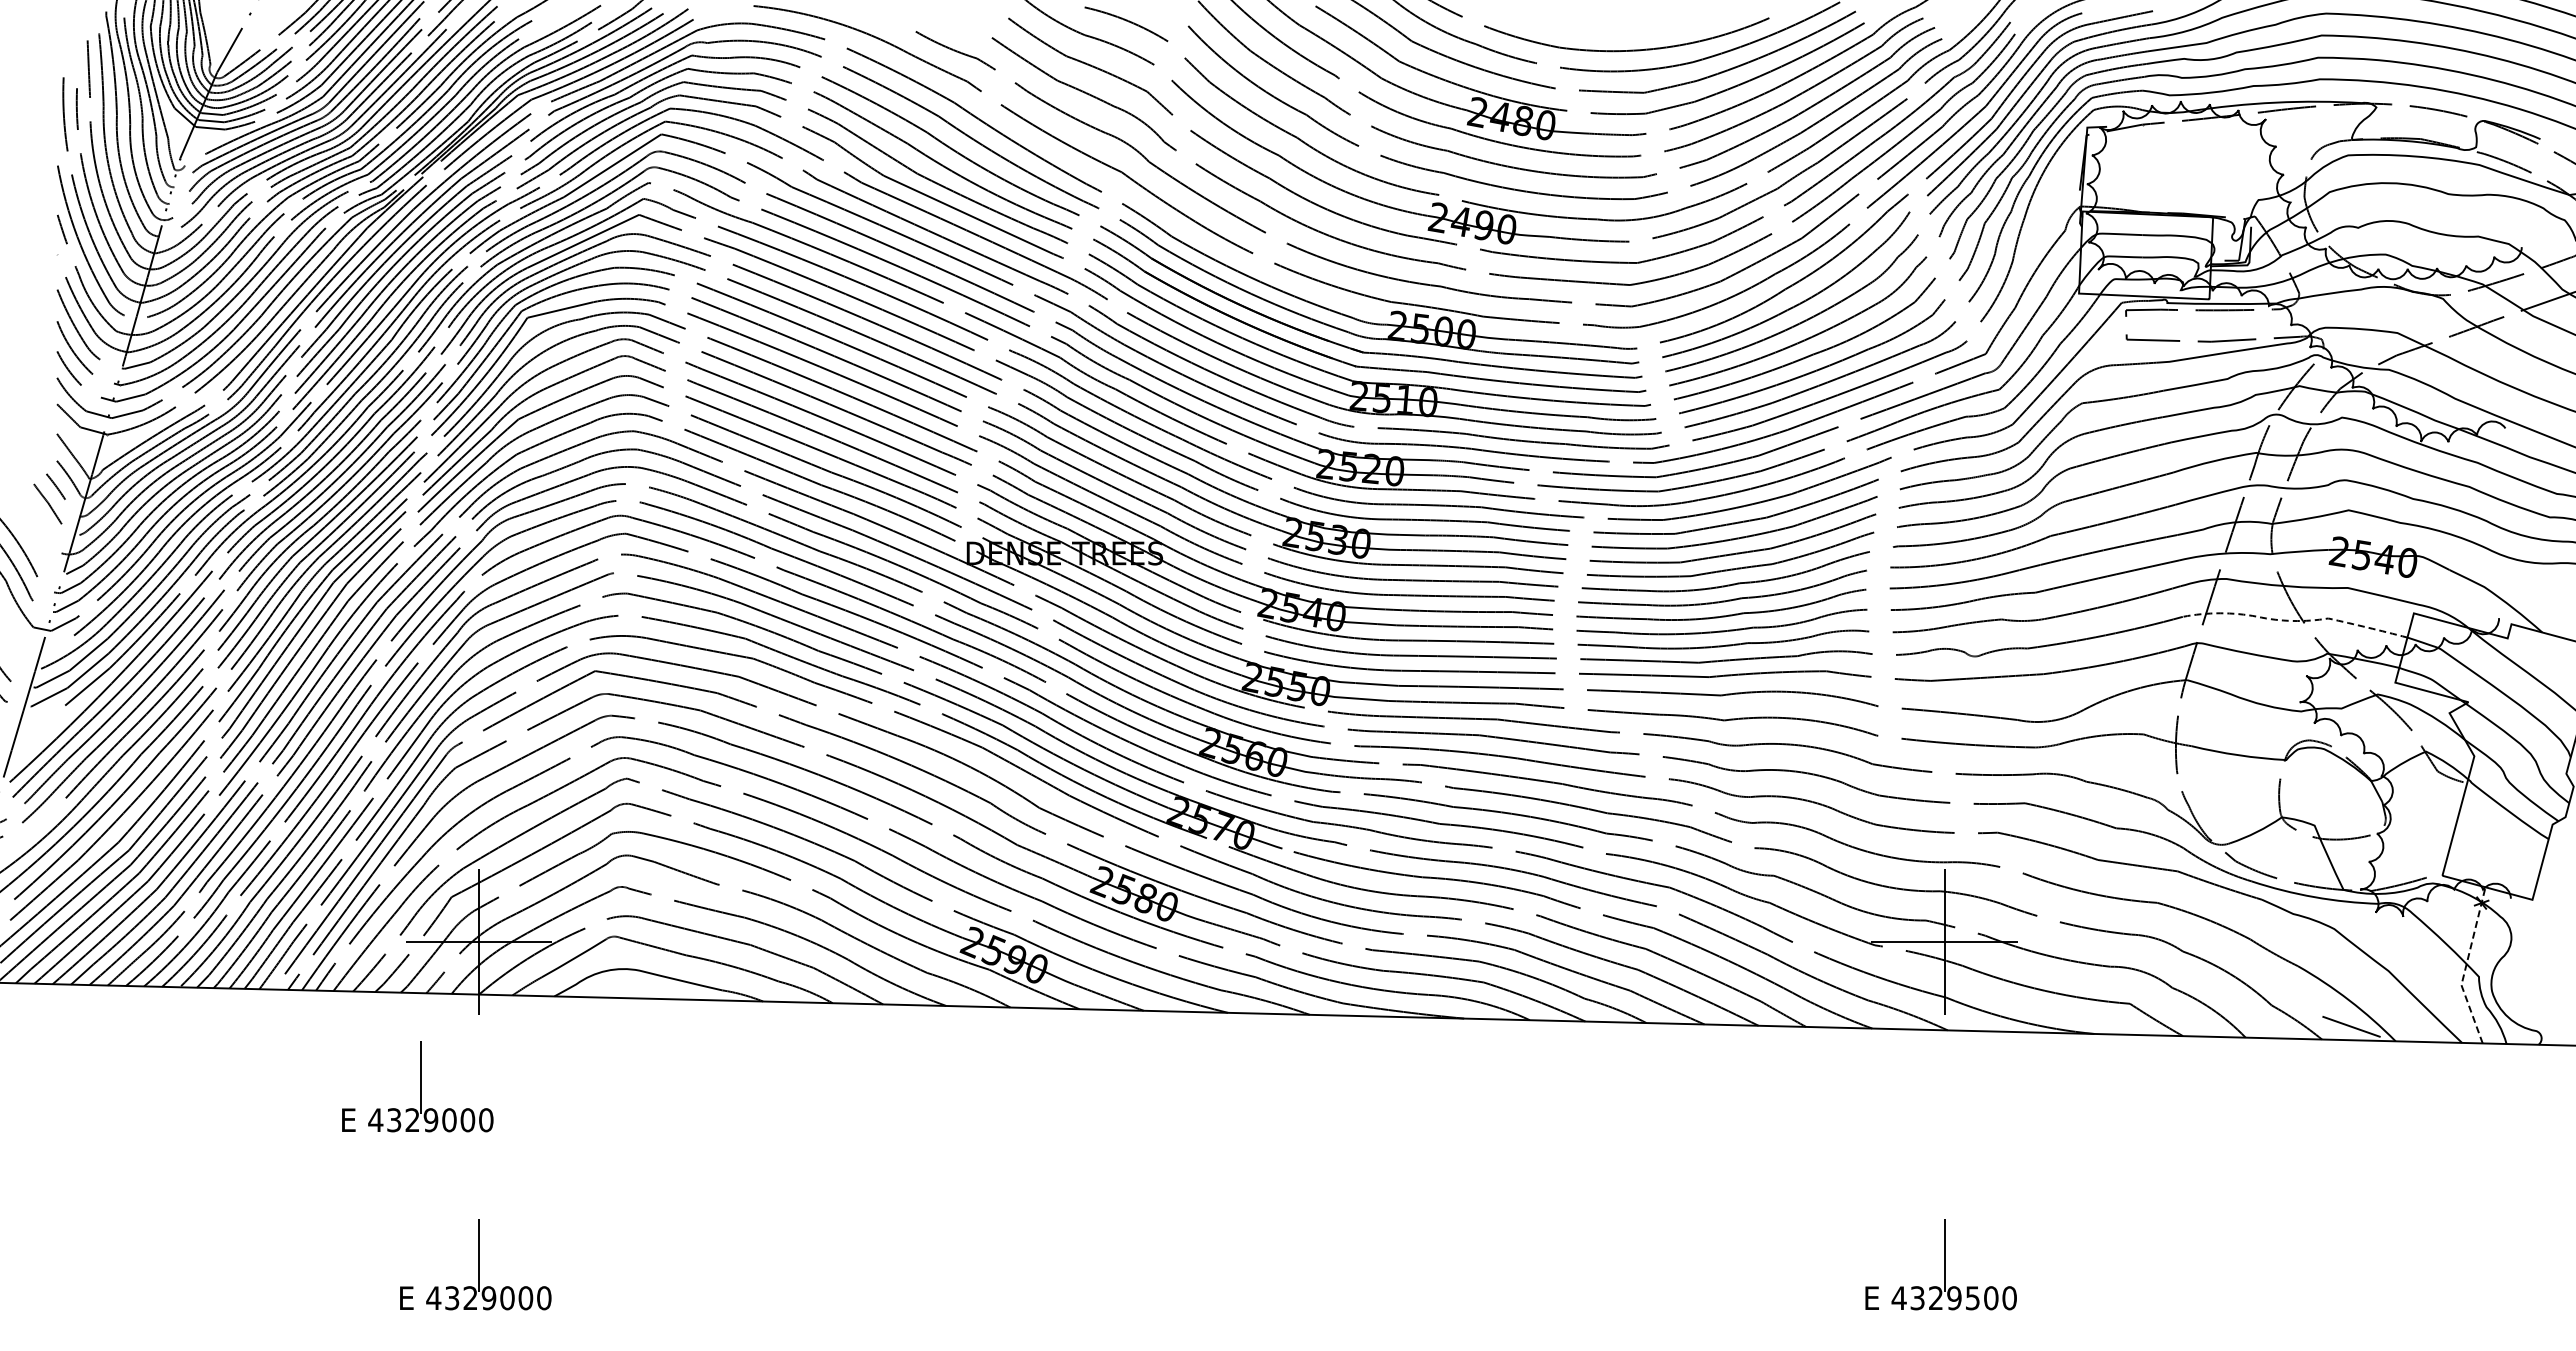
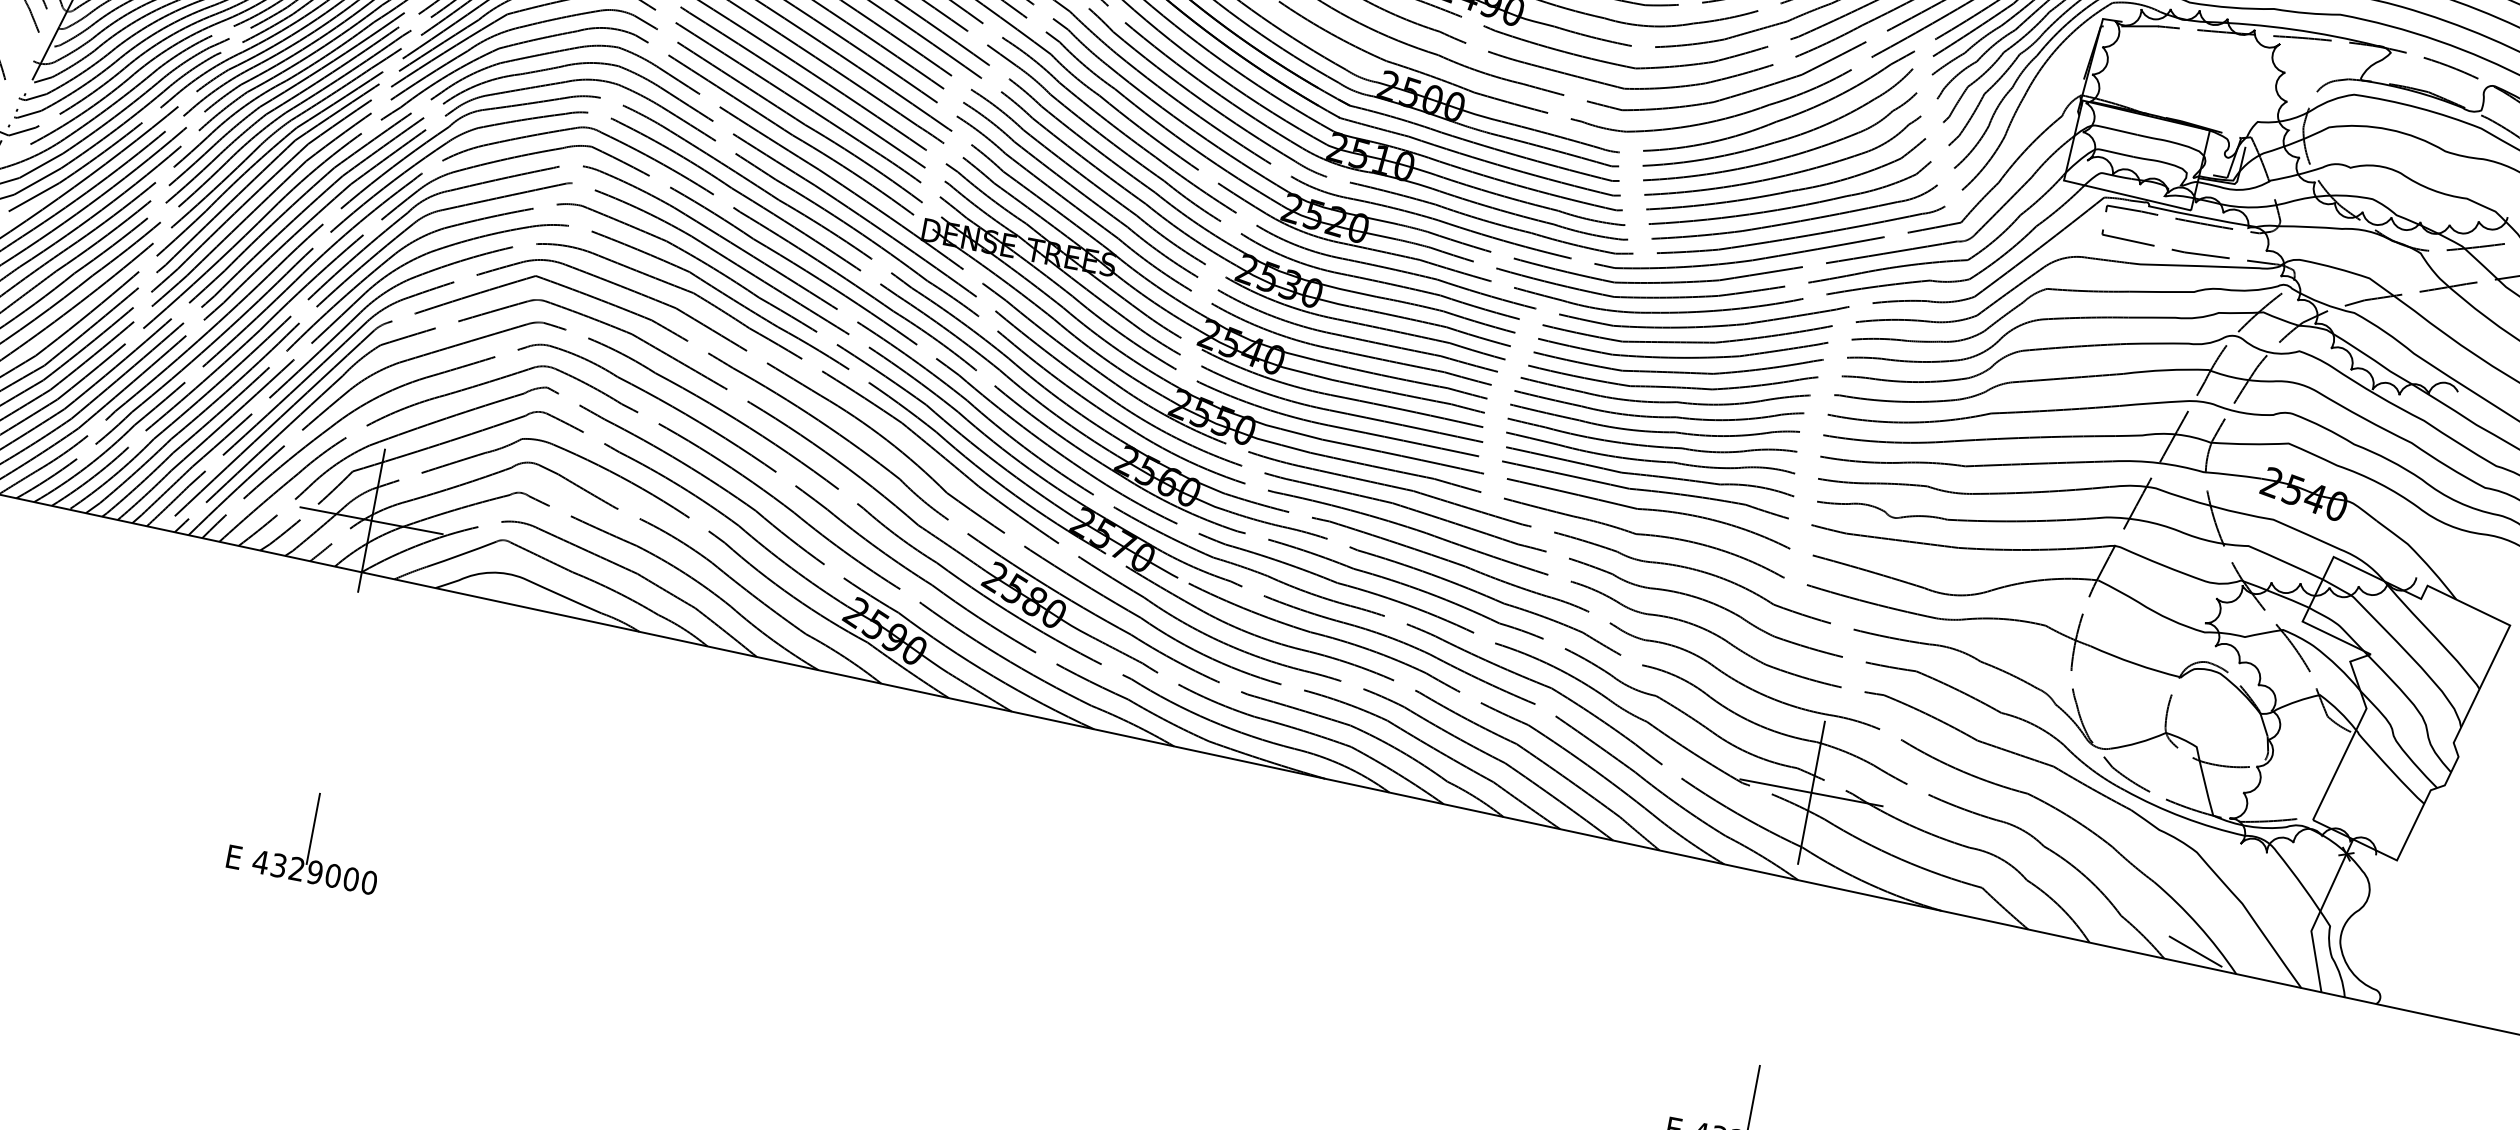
line: (2295, 620) -> (2216, 541), dashed -> solid
line: (2465, 966) -> (2318, 913), dashed -> solid
part: (417, 1086) -> (284, 651), removed

